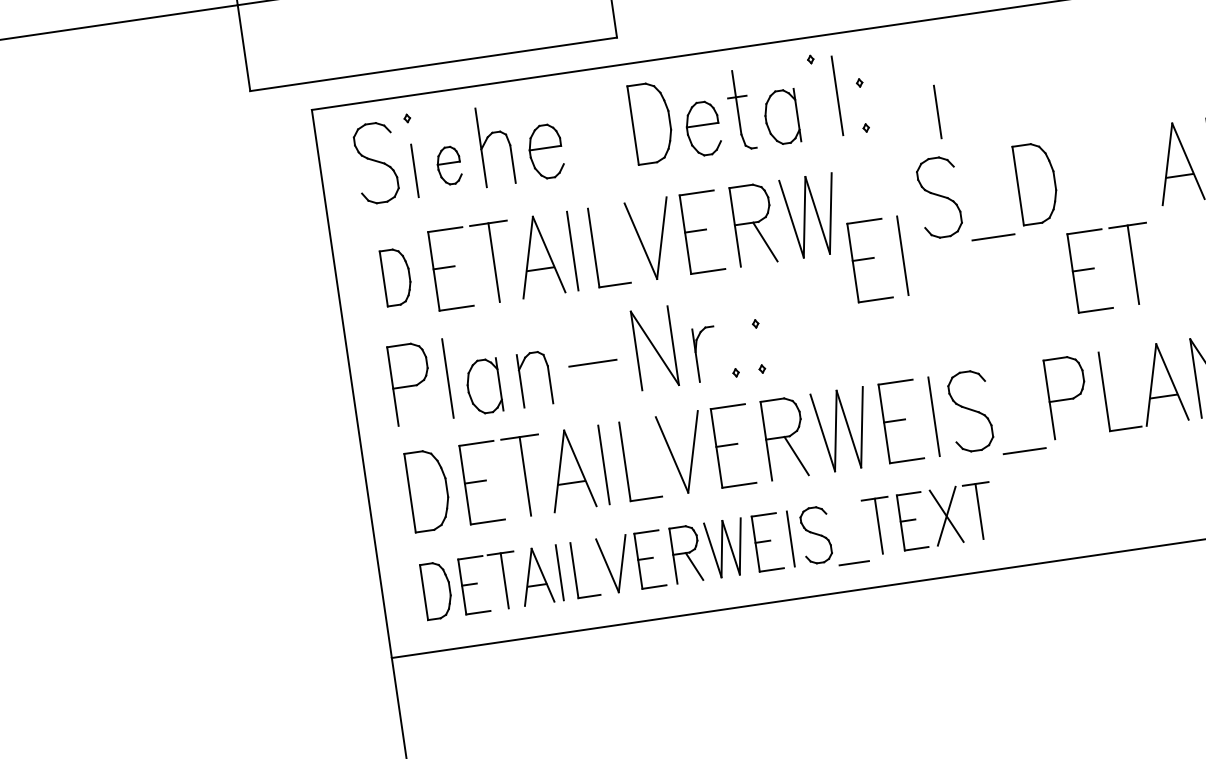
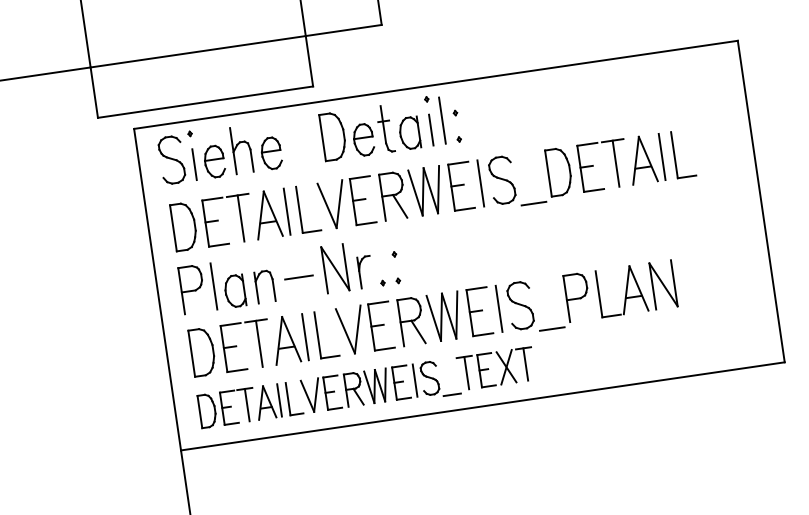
line: (938, 110) -> (431, 129), moved
part: (448, 165) -> (214, 161), size x1.43
part: (878, 259) -> (466, 185), moved
part: (1094, 267) -> (593, 165), moved
part: (394, 278) -> (182, 227), size x1.43

